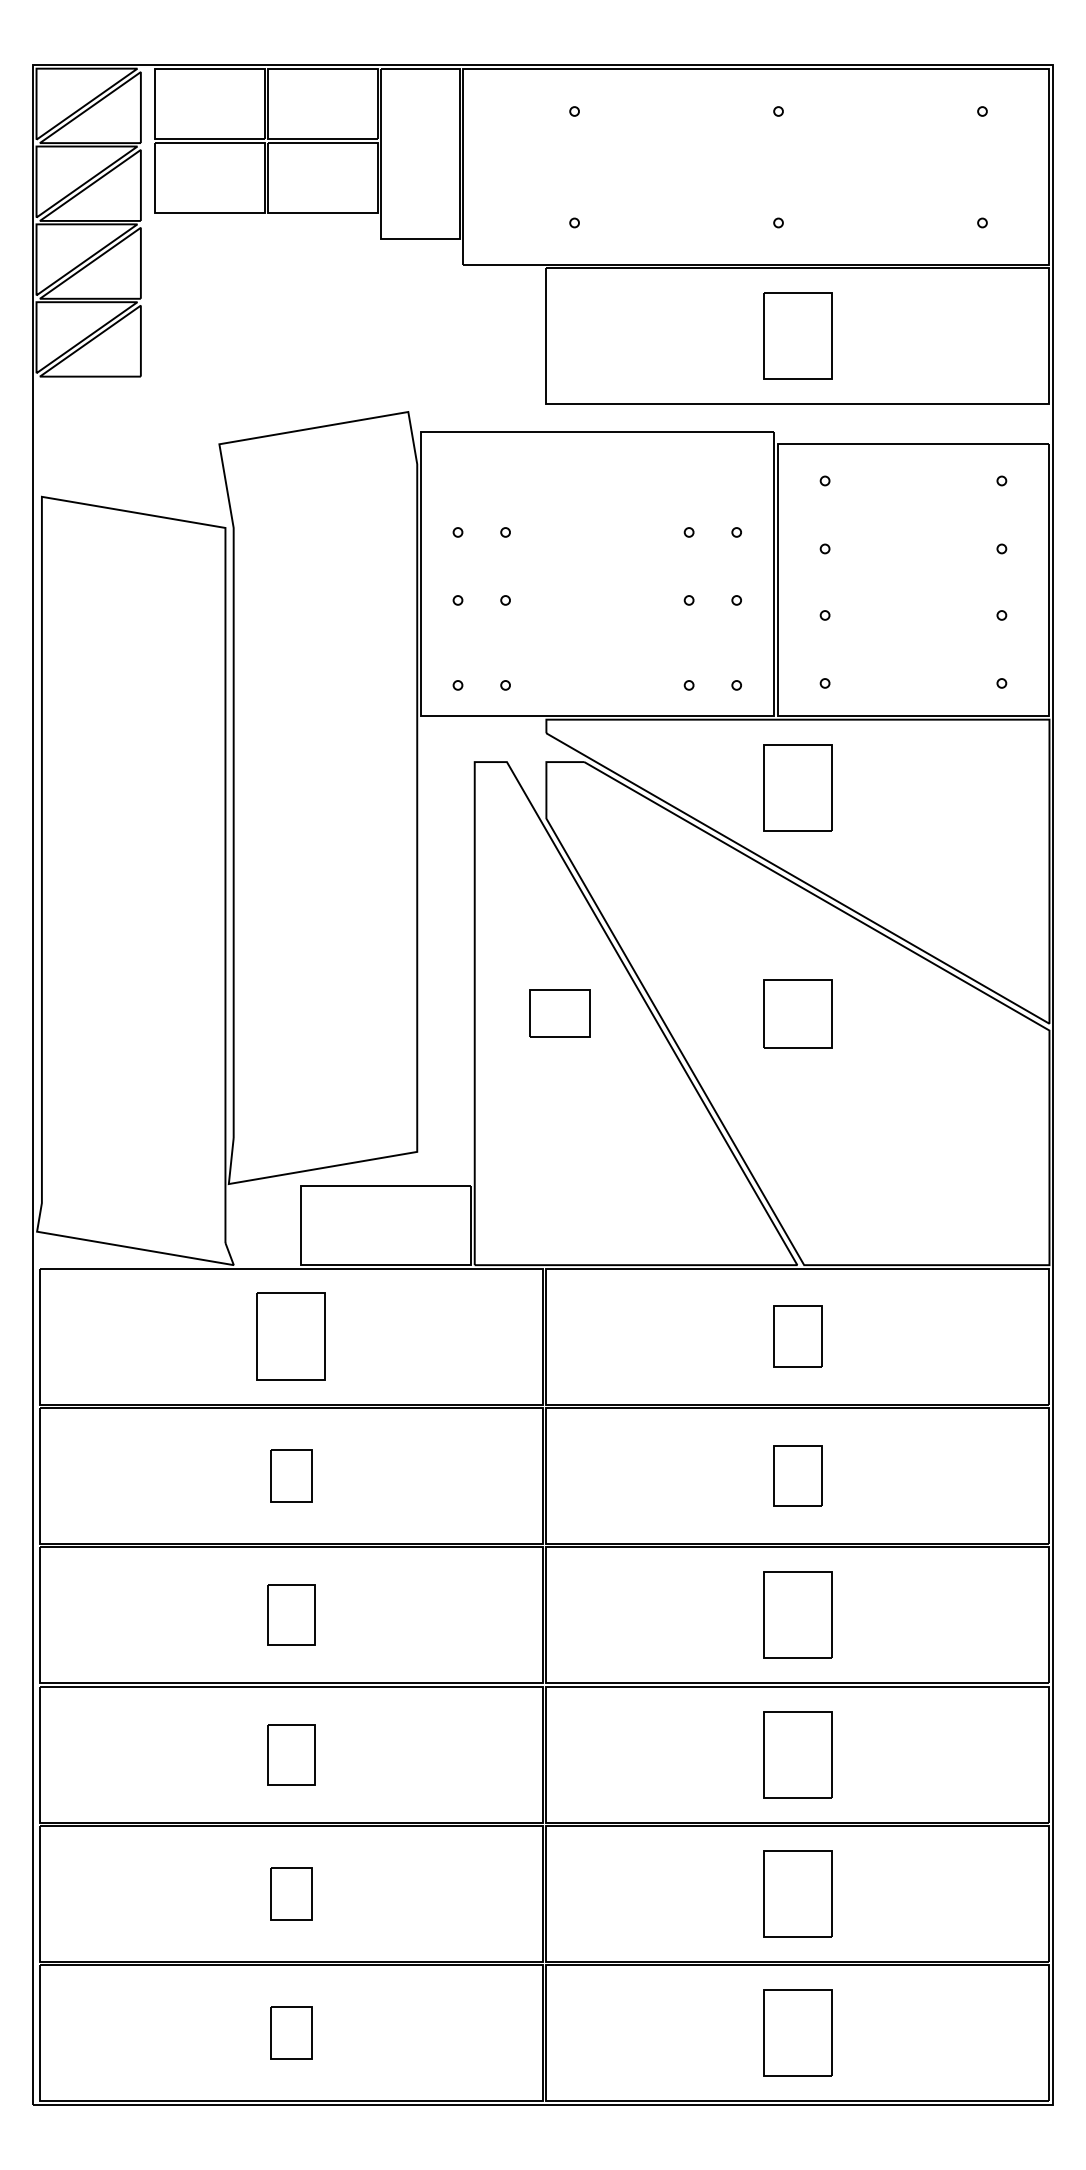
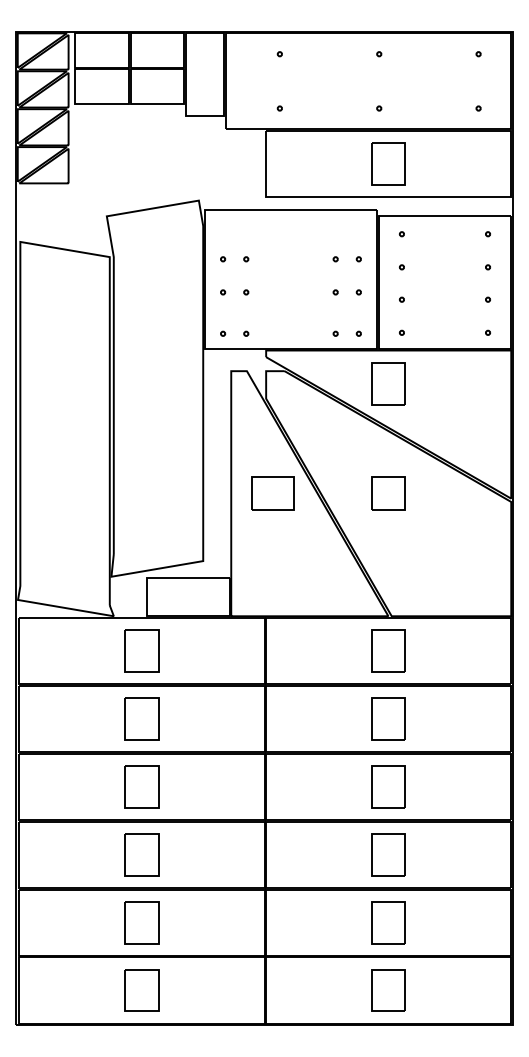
part: (559, 1013) -> (272, 493), size x1.43
part: (797, 1335) -> (388, 650), size x1.43
part: (290, 1474) -> (141, 718), size x1.67
part: (797, 1474) -> (388, 718), size x1.43
part: (290, 1614) -> (141, 786), size x1.43
part: (290, 1754) -> (141, 854), size x1.43
part: (290, 1893) -> (141, 922), size x1.67
part: (290, 2033) -> (141, 990), size x1.67

